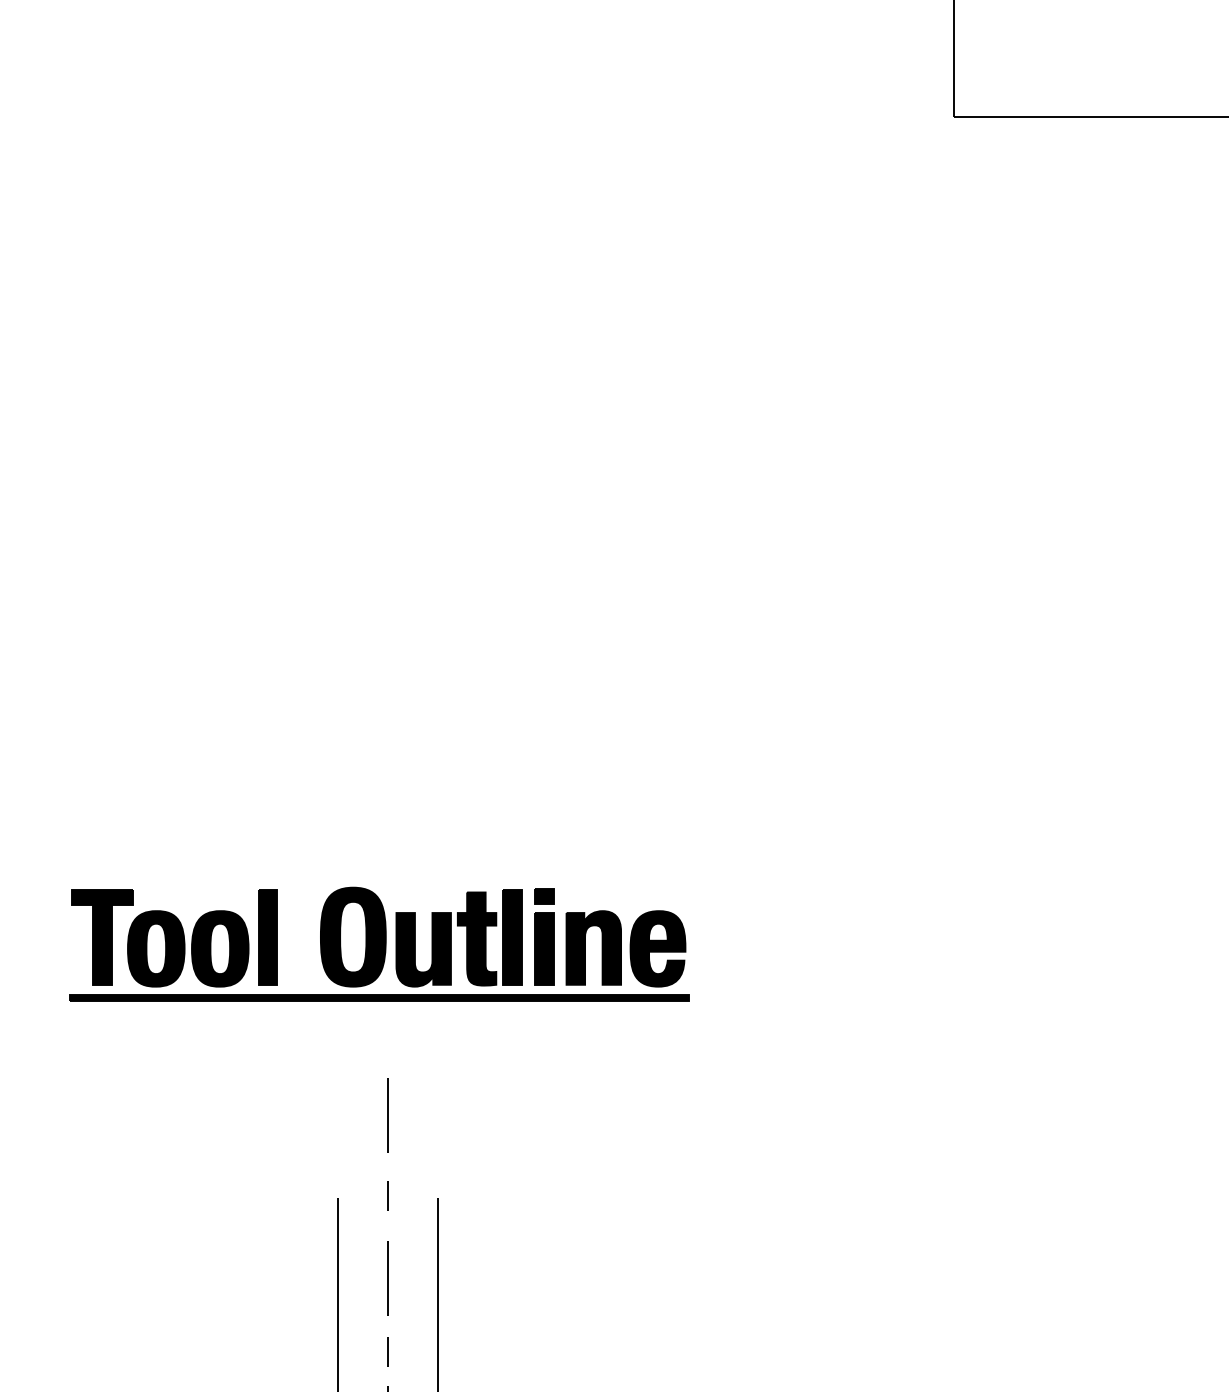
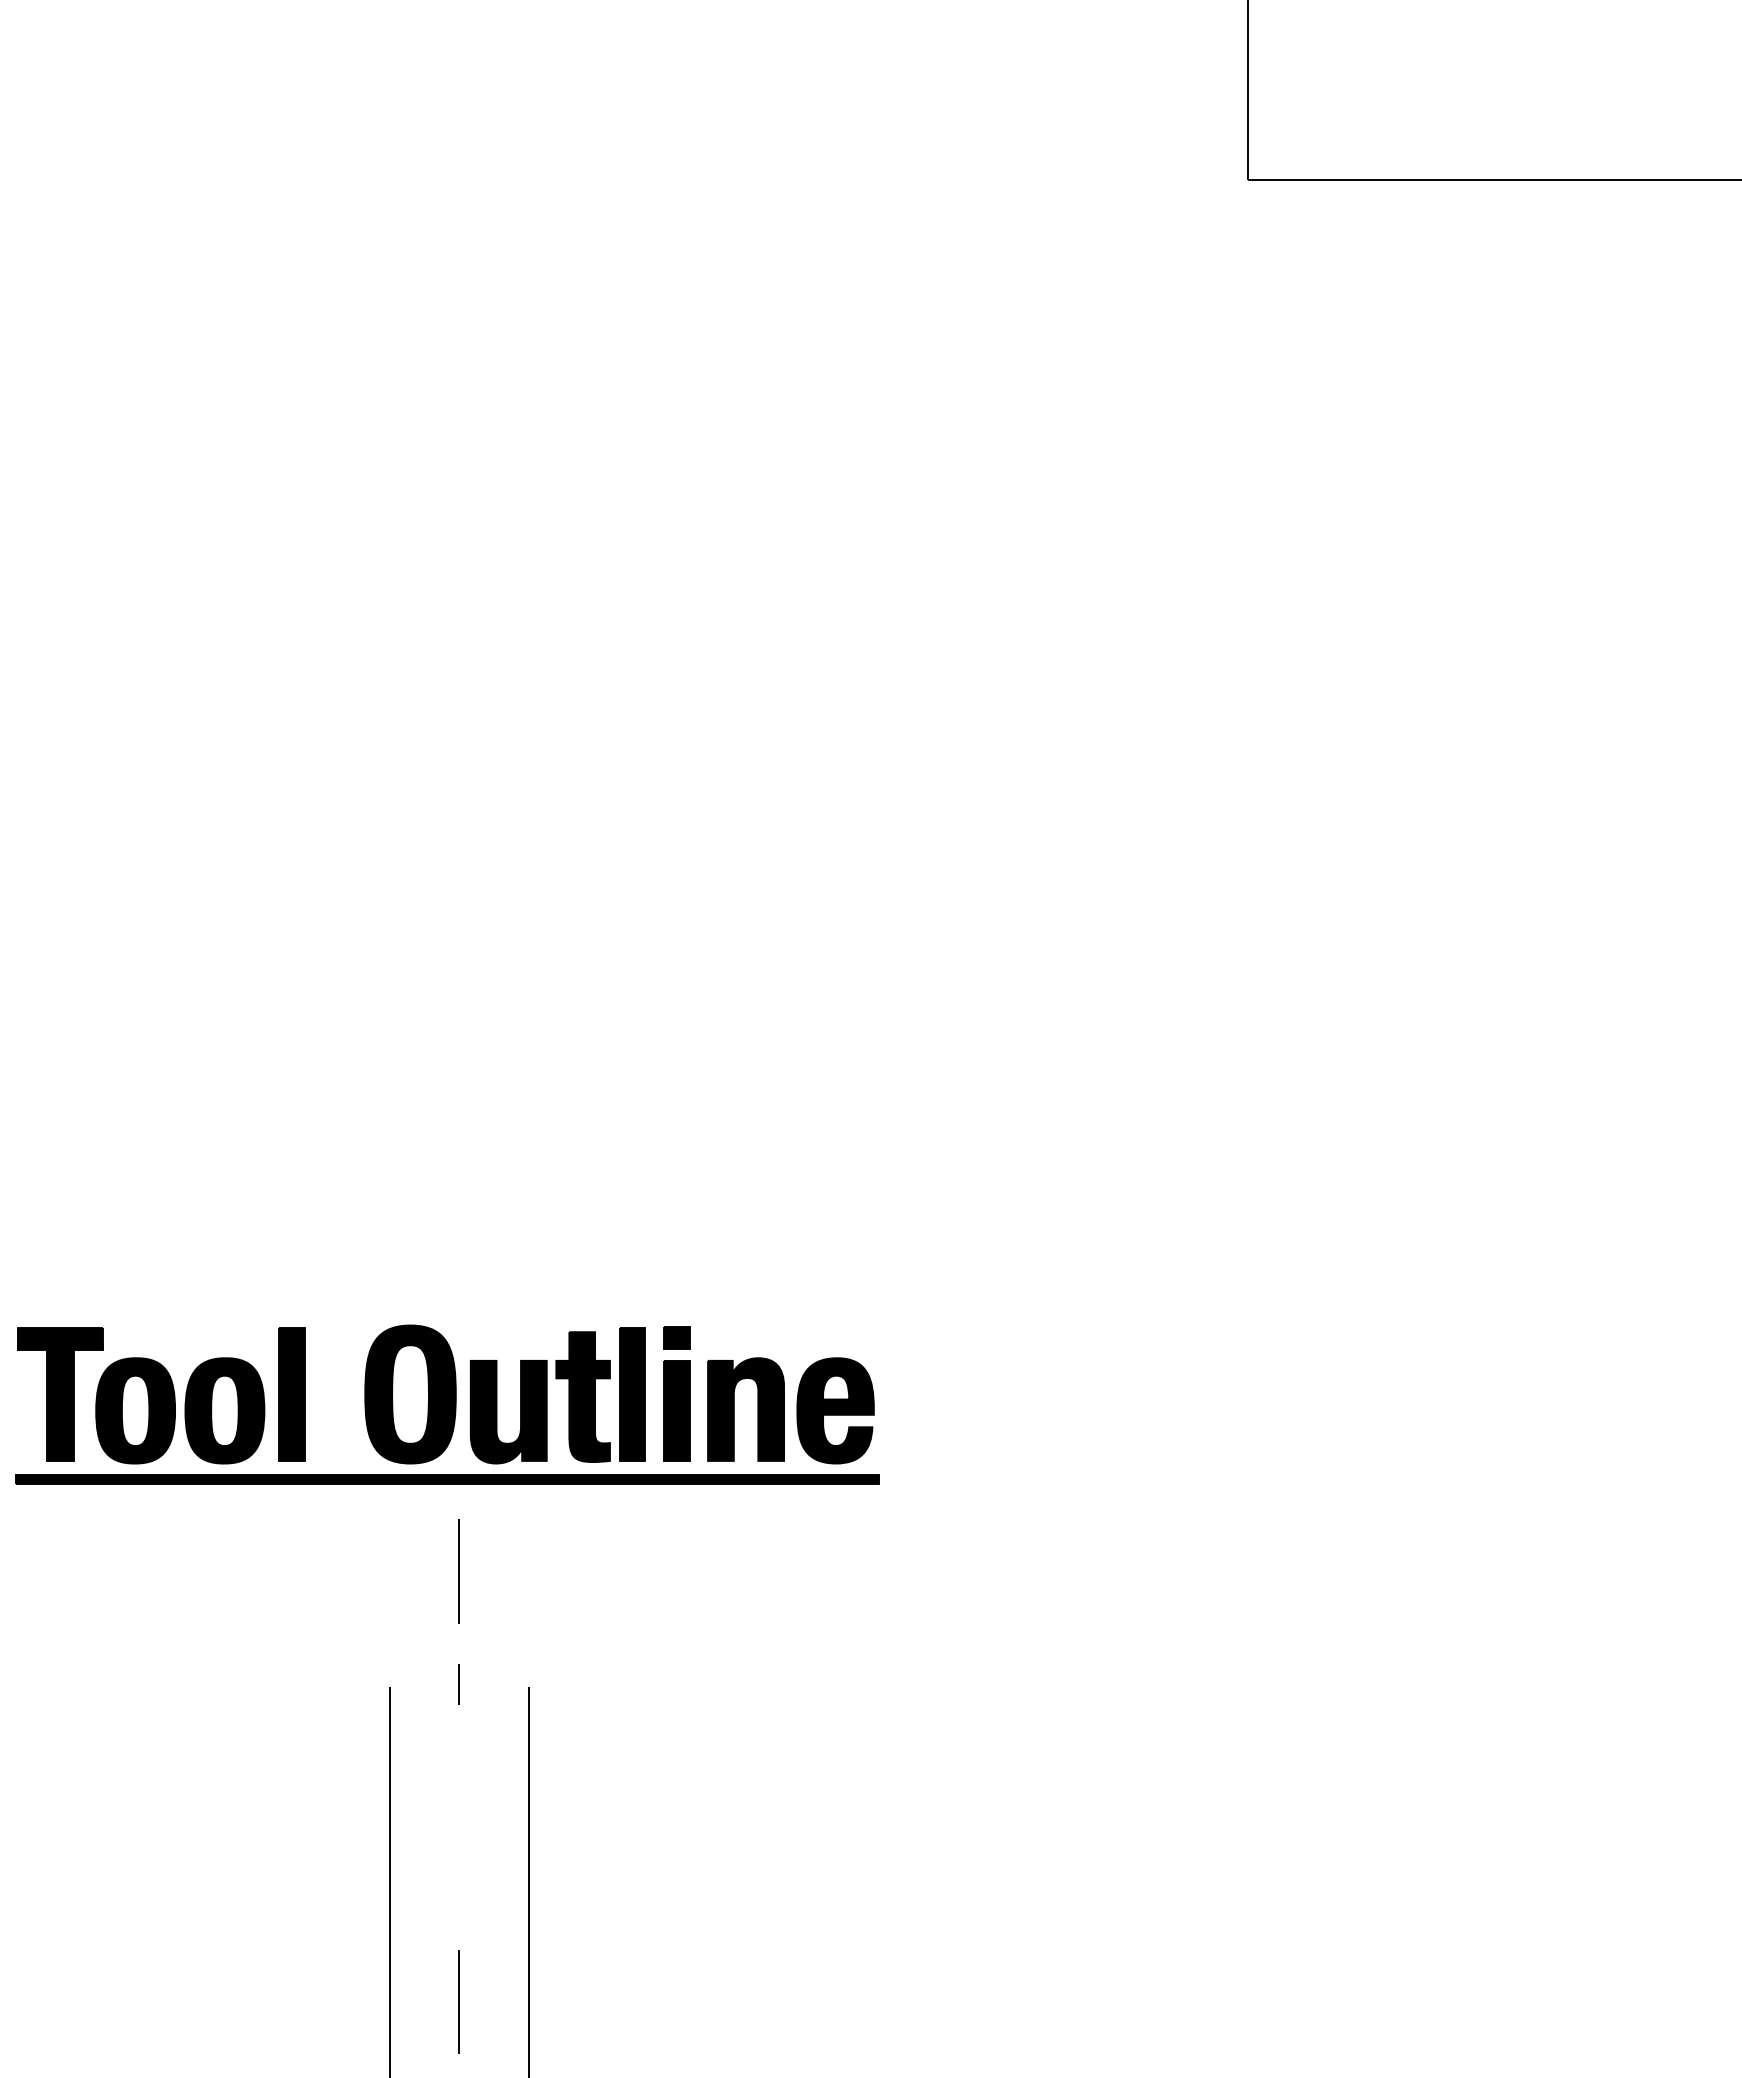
part: (379, 944) -> (447, 1404), moved
line: (387, 1277) -> (458, 1798), removed
line: (387, 1351) -> (458, 1901), removed

